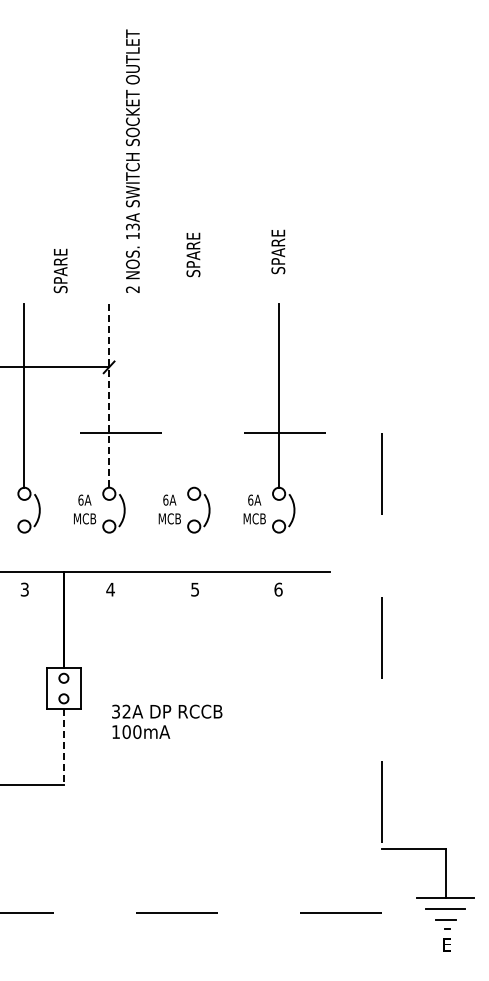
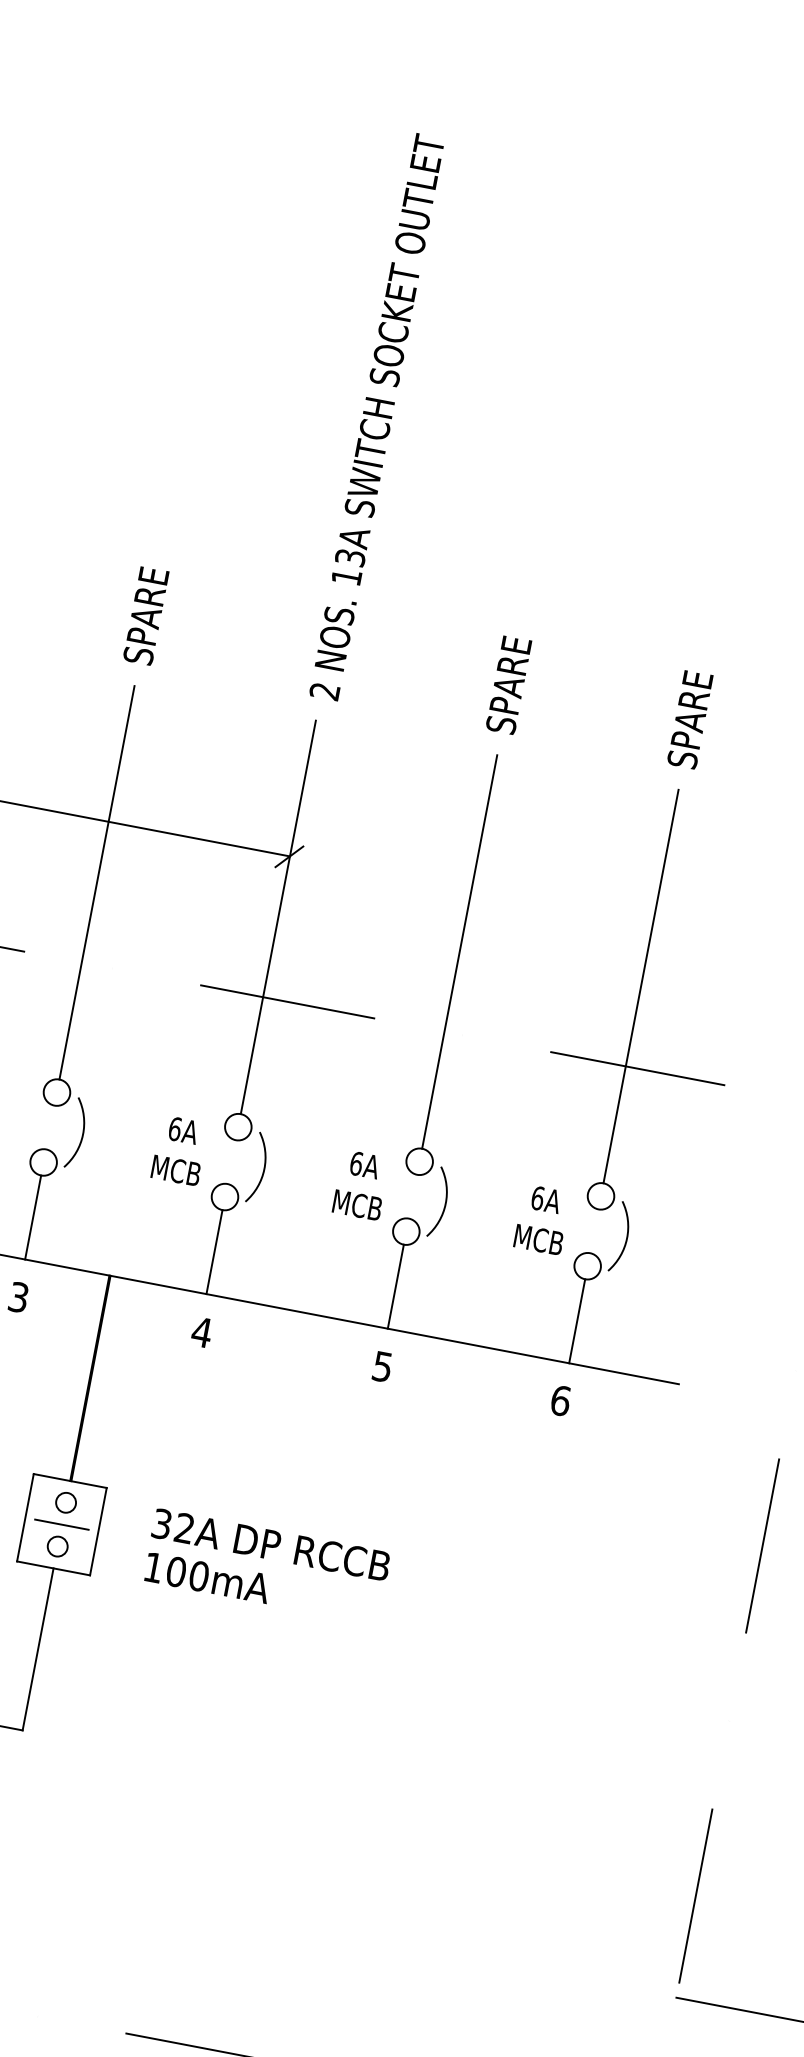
text: (132, 160) -> (376, 415), moved
text: (278, 251) -> (690, 718), moved
text: (193, 254) -> (509, 684), moved
text: (60, 270) -> (145, 614), moved
line: (194, 395) -> (460, 951), added
line: (109, 396) -> (278, 919), dashed -> solid
line: (24, 551) -> (33, 1215), added
line: (109, 551) -> (215, 1250), added
line: (194, 551) -> (396, 1285), added
line: (279, 551) -> (578, 1319), added
line: (63, 688) -> (61, 1524), added
text: (167, 721) -> (267, 1566), moved
line: (63, 746) -> (37, 1648), dashed -> solid

